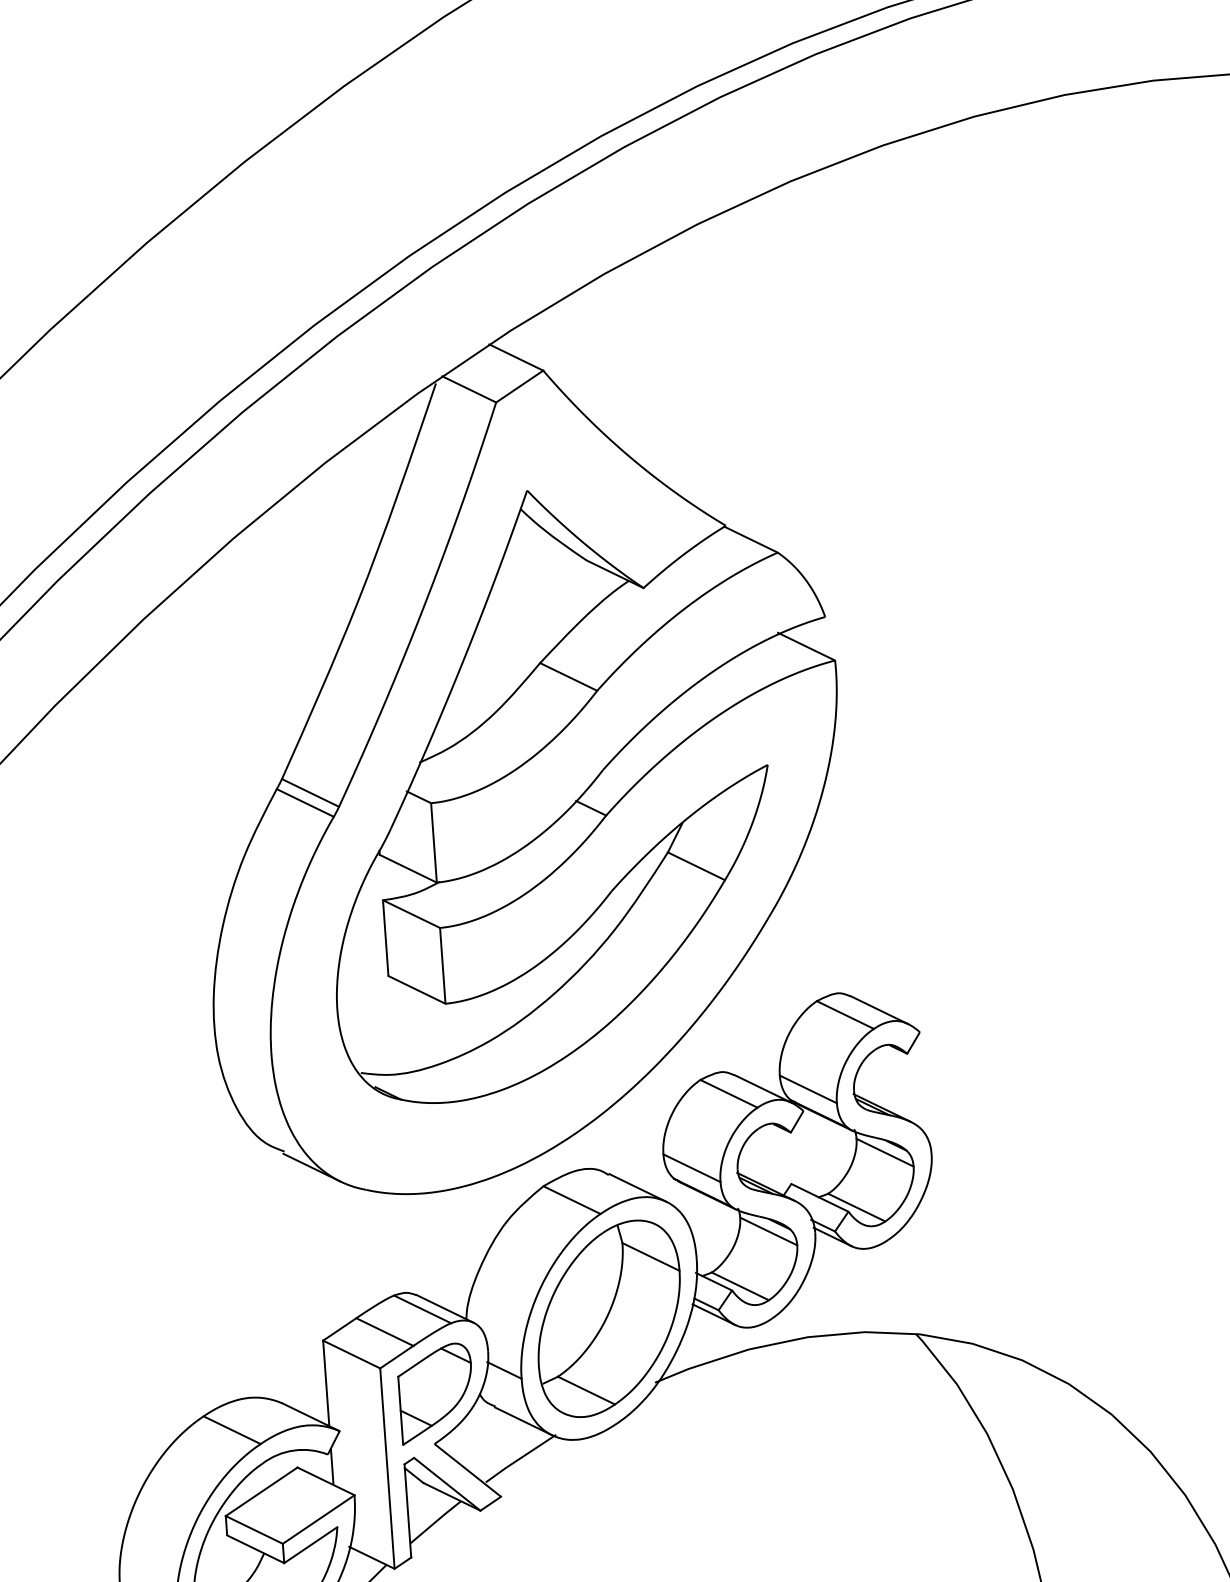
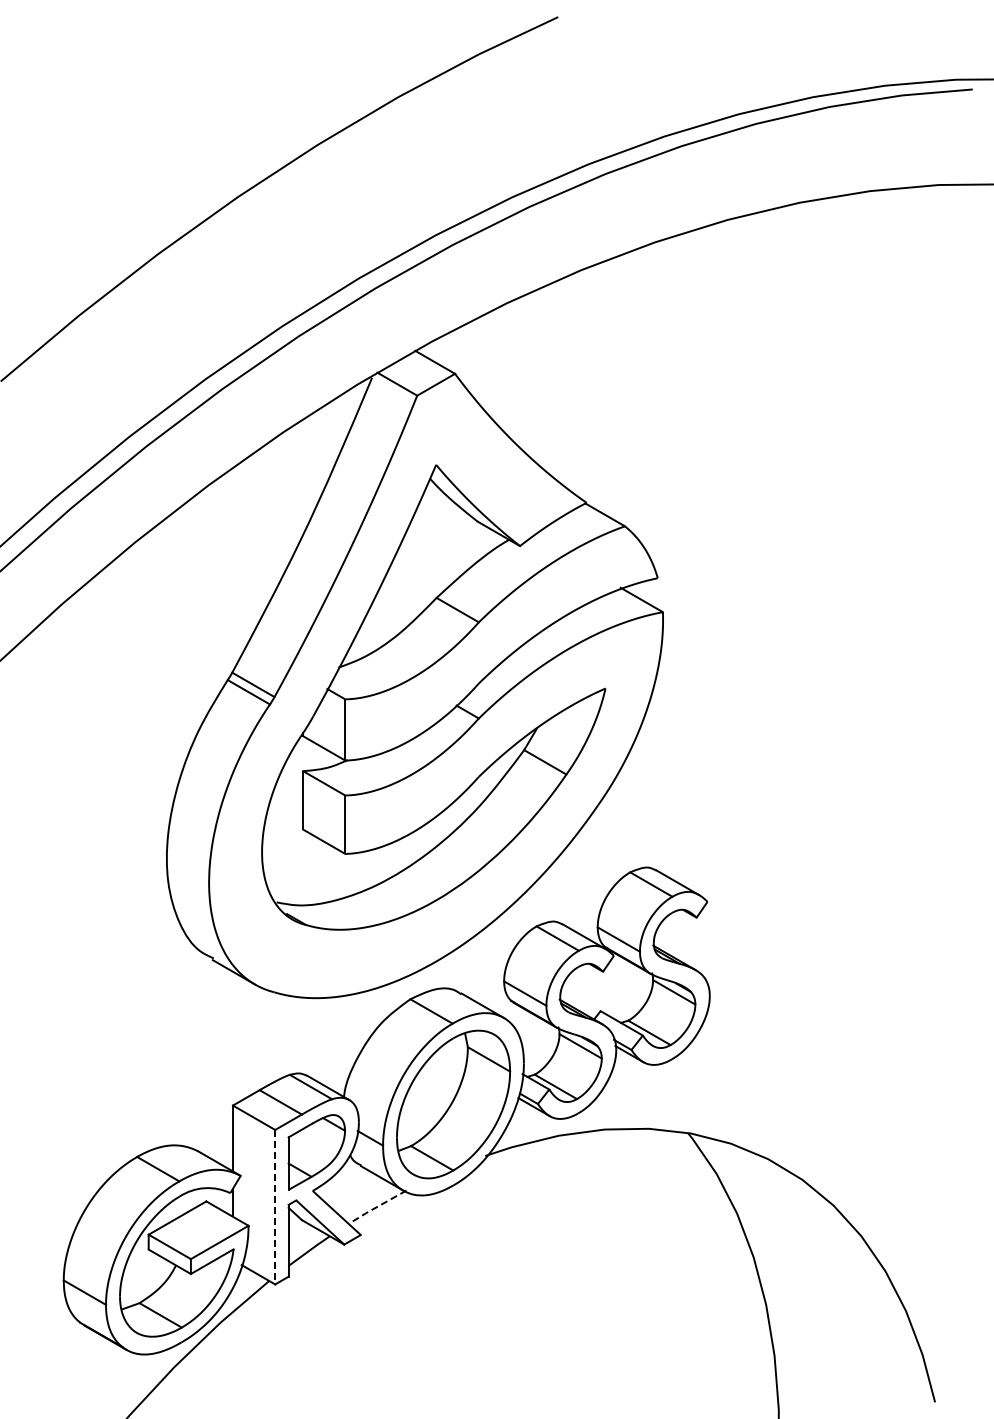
line: (520, 1459) -> (377, 1207), solid -> dashed
line: (387, 1468) -> (275, 1207), solid -> dashed

